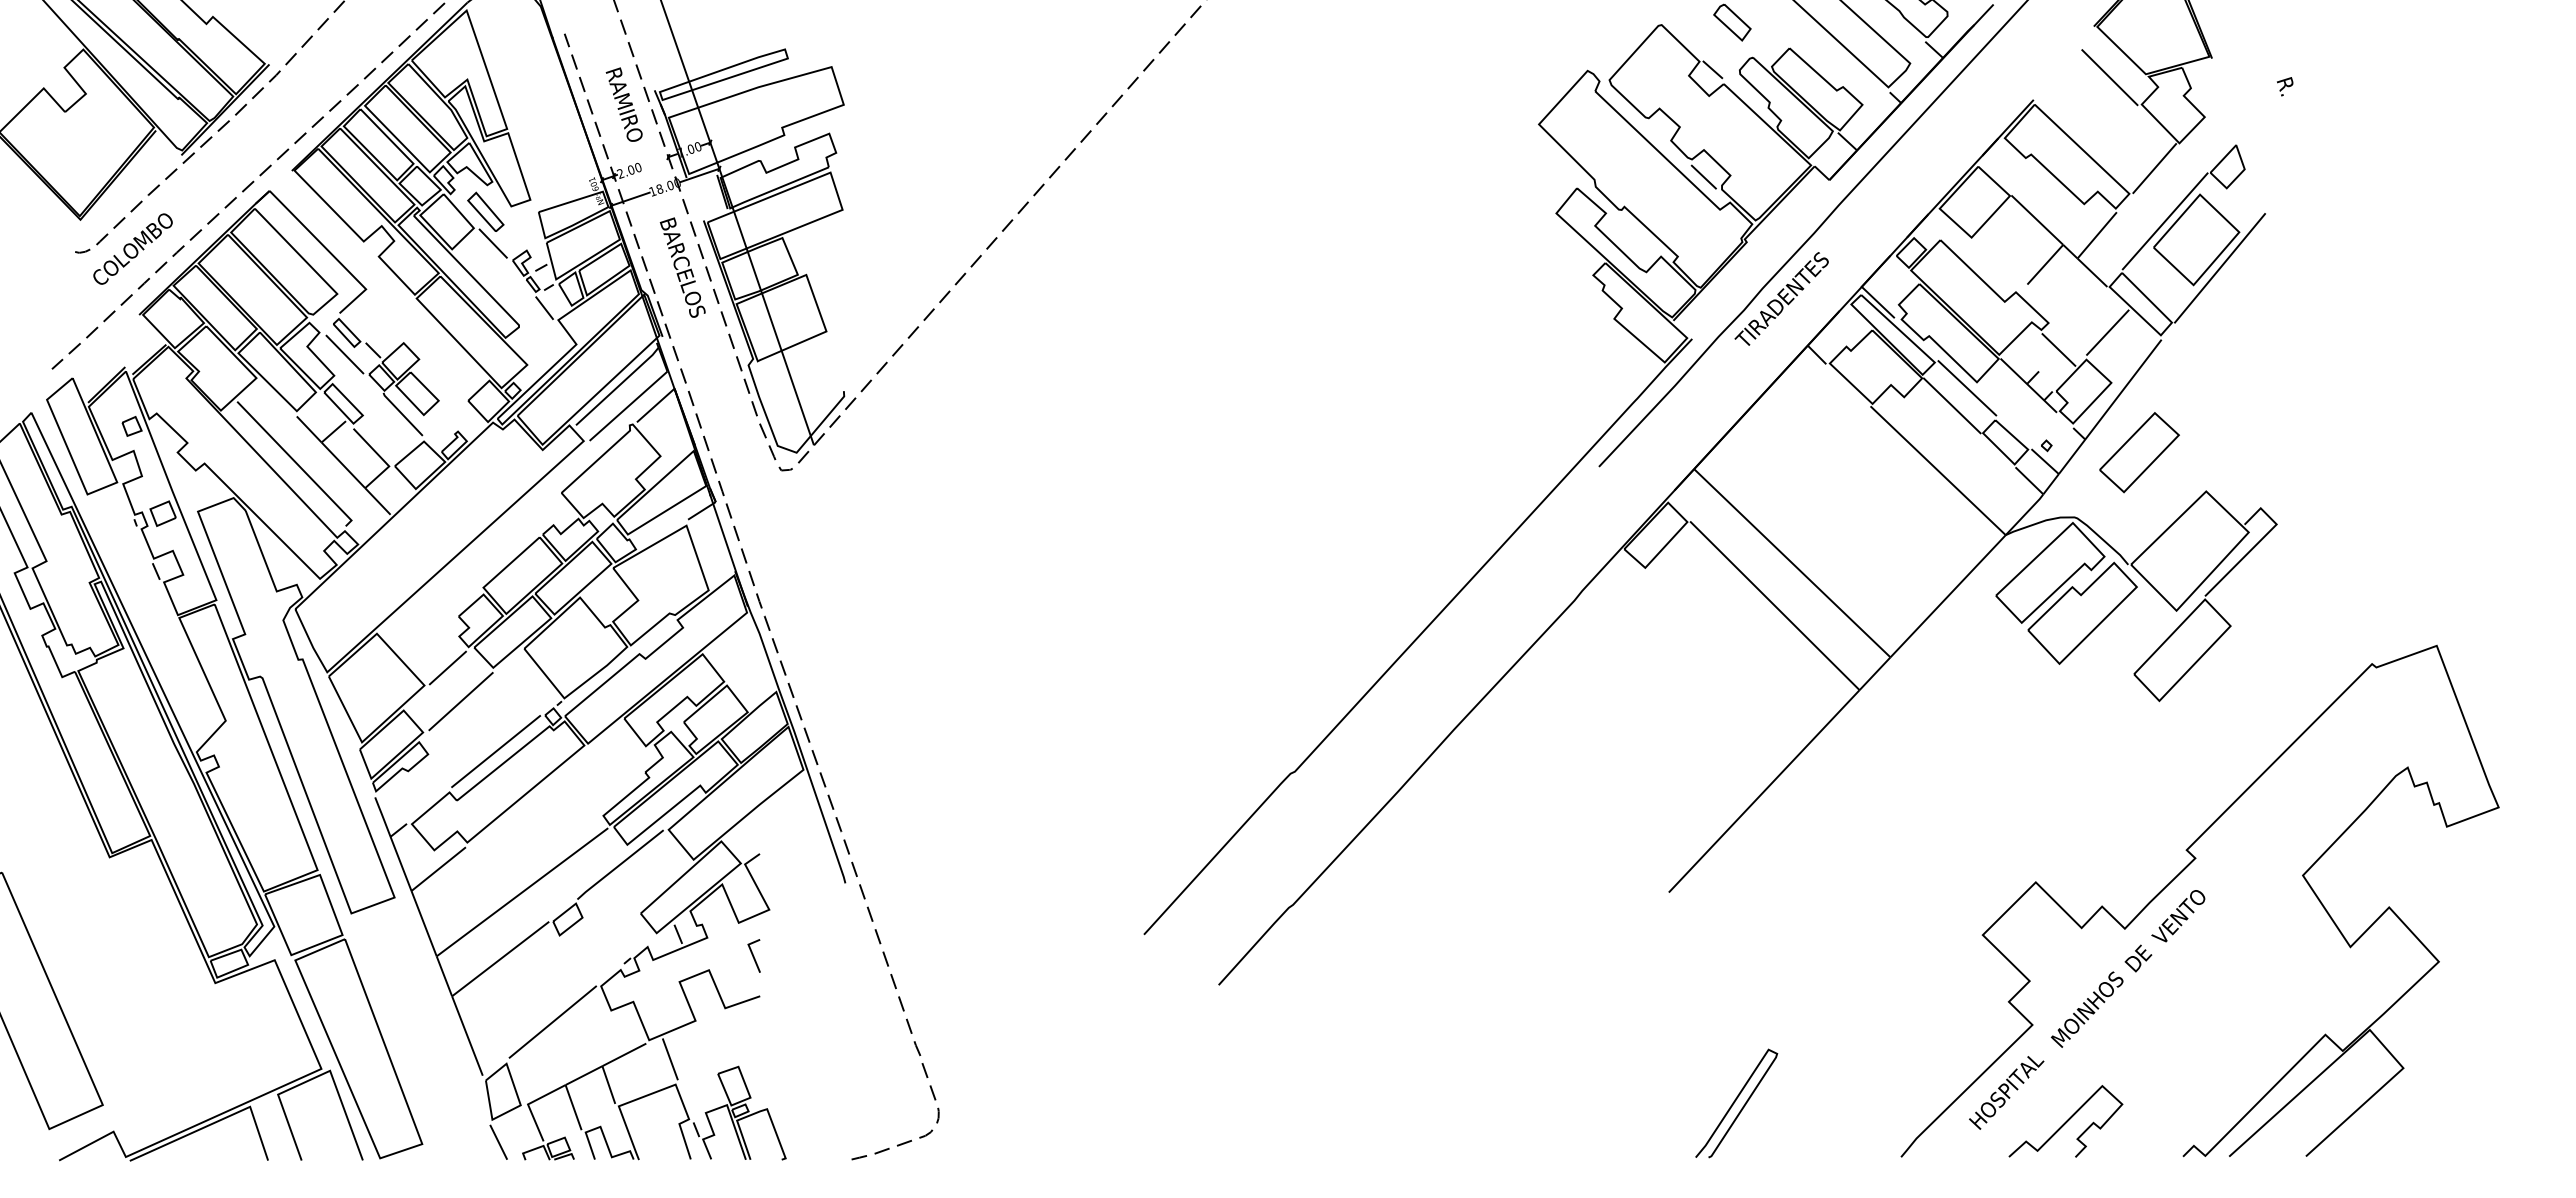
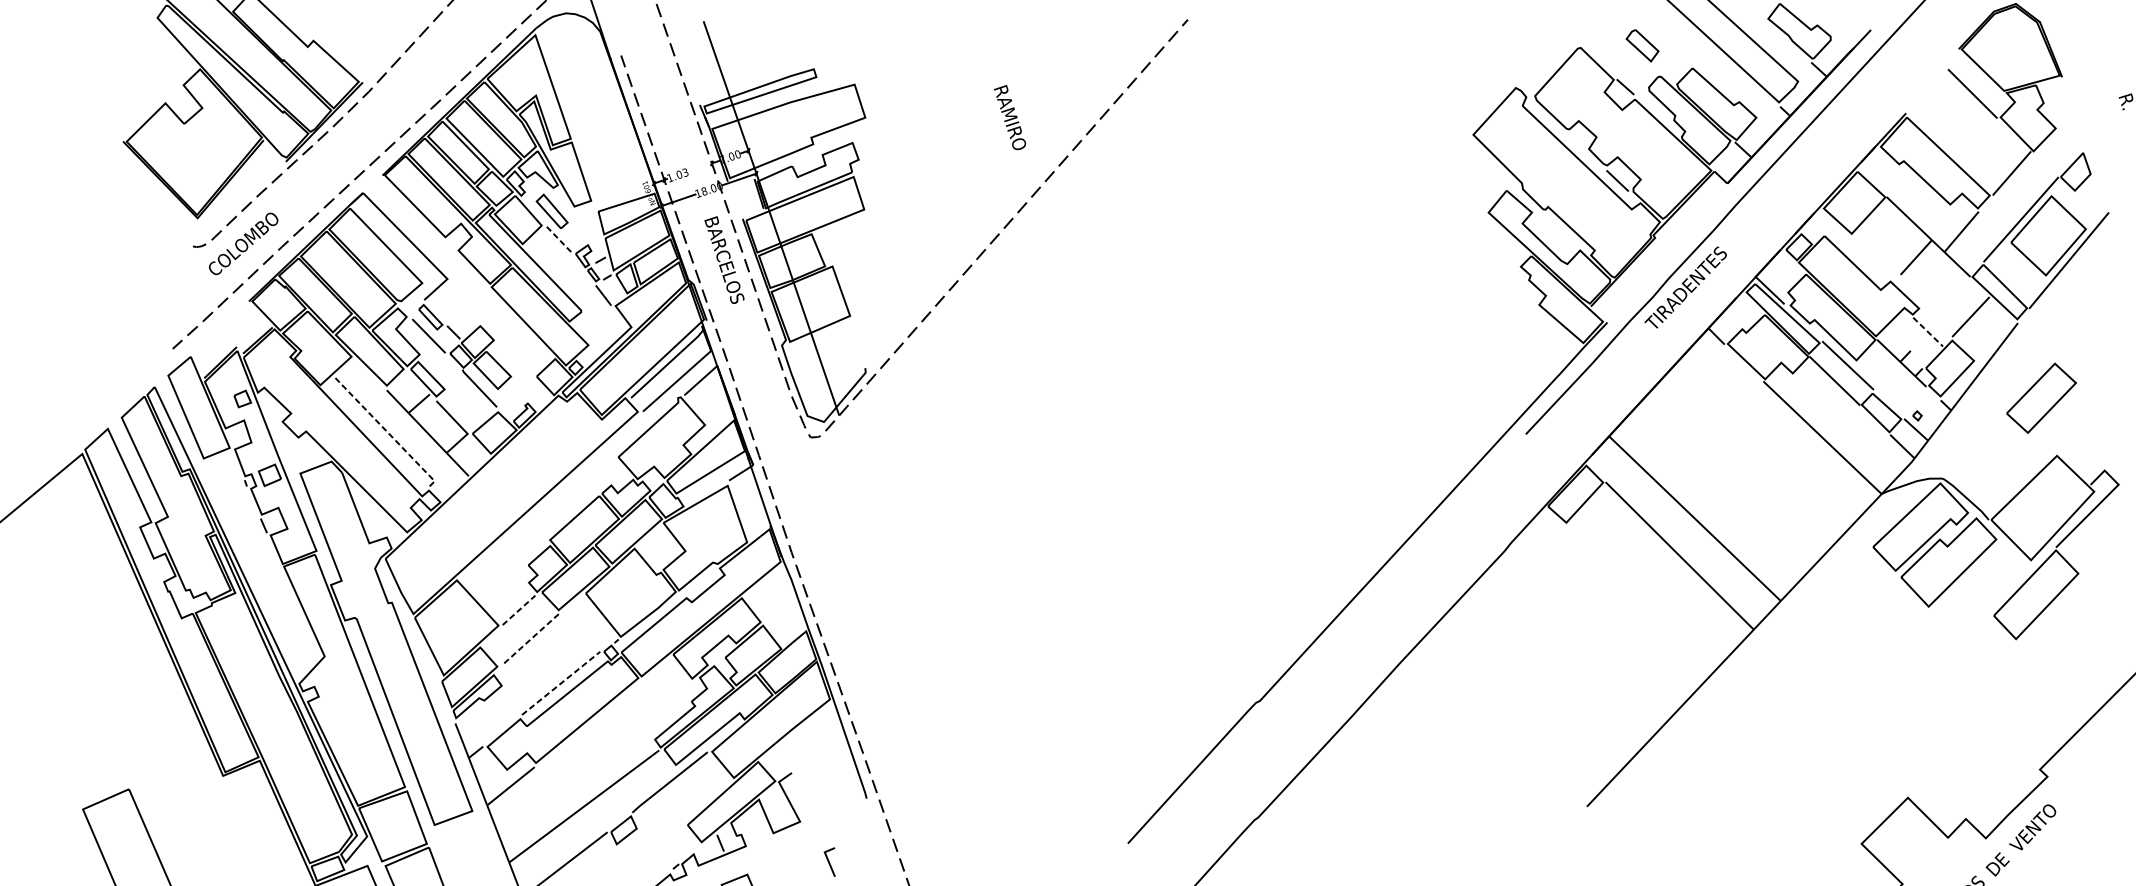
text: (623, 104) -> (1009, 117), moved
text: (628, 170) -> (676, 175), 2.00 -> 1.03
line: (492, 243) -> (558, 238), solid -> dashed
line: (2058, 349) -> (1927, 331), solid -> dashed
part: (2139, 452) -> (2041, 398), moved
line: (297, 464) -> (387, 432), solid -> dashed
line: (448, 667) -> (519, 609), solid -> dashed
line: (461, 701) -> (530, 639), solid -> dashed
line: (496, 751) -> (561, 683), solid -> dashed
line: (753, 955) -> (829, 861), moved

